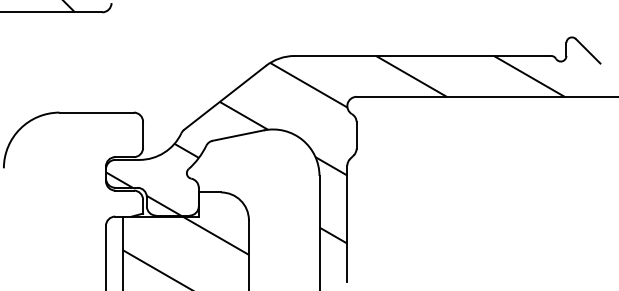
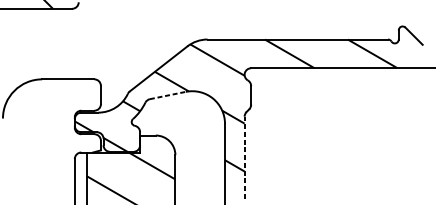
line: (238, 135) -> (168, 95), solid -> dashed
line: (347, 223) -> (244, 157), solid -> dashed

